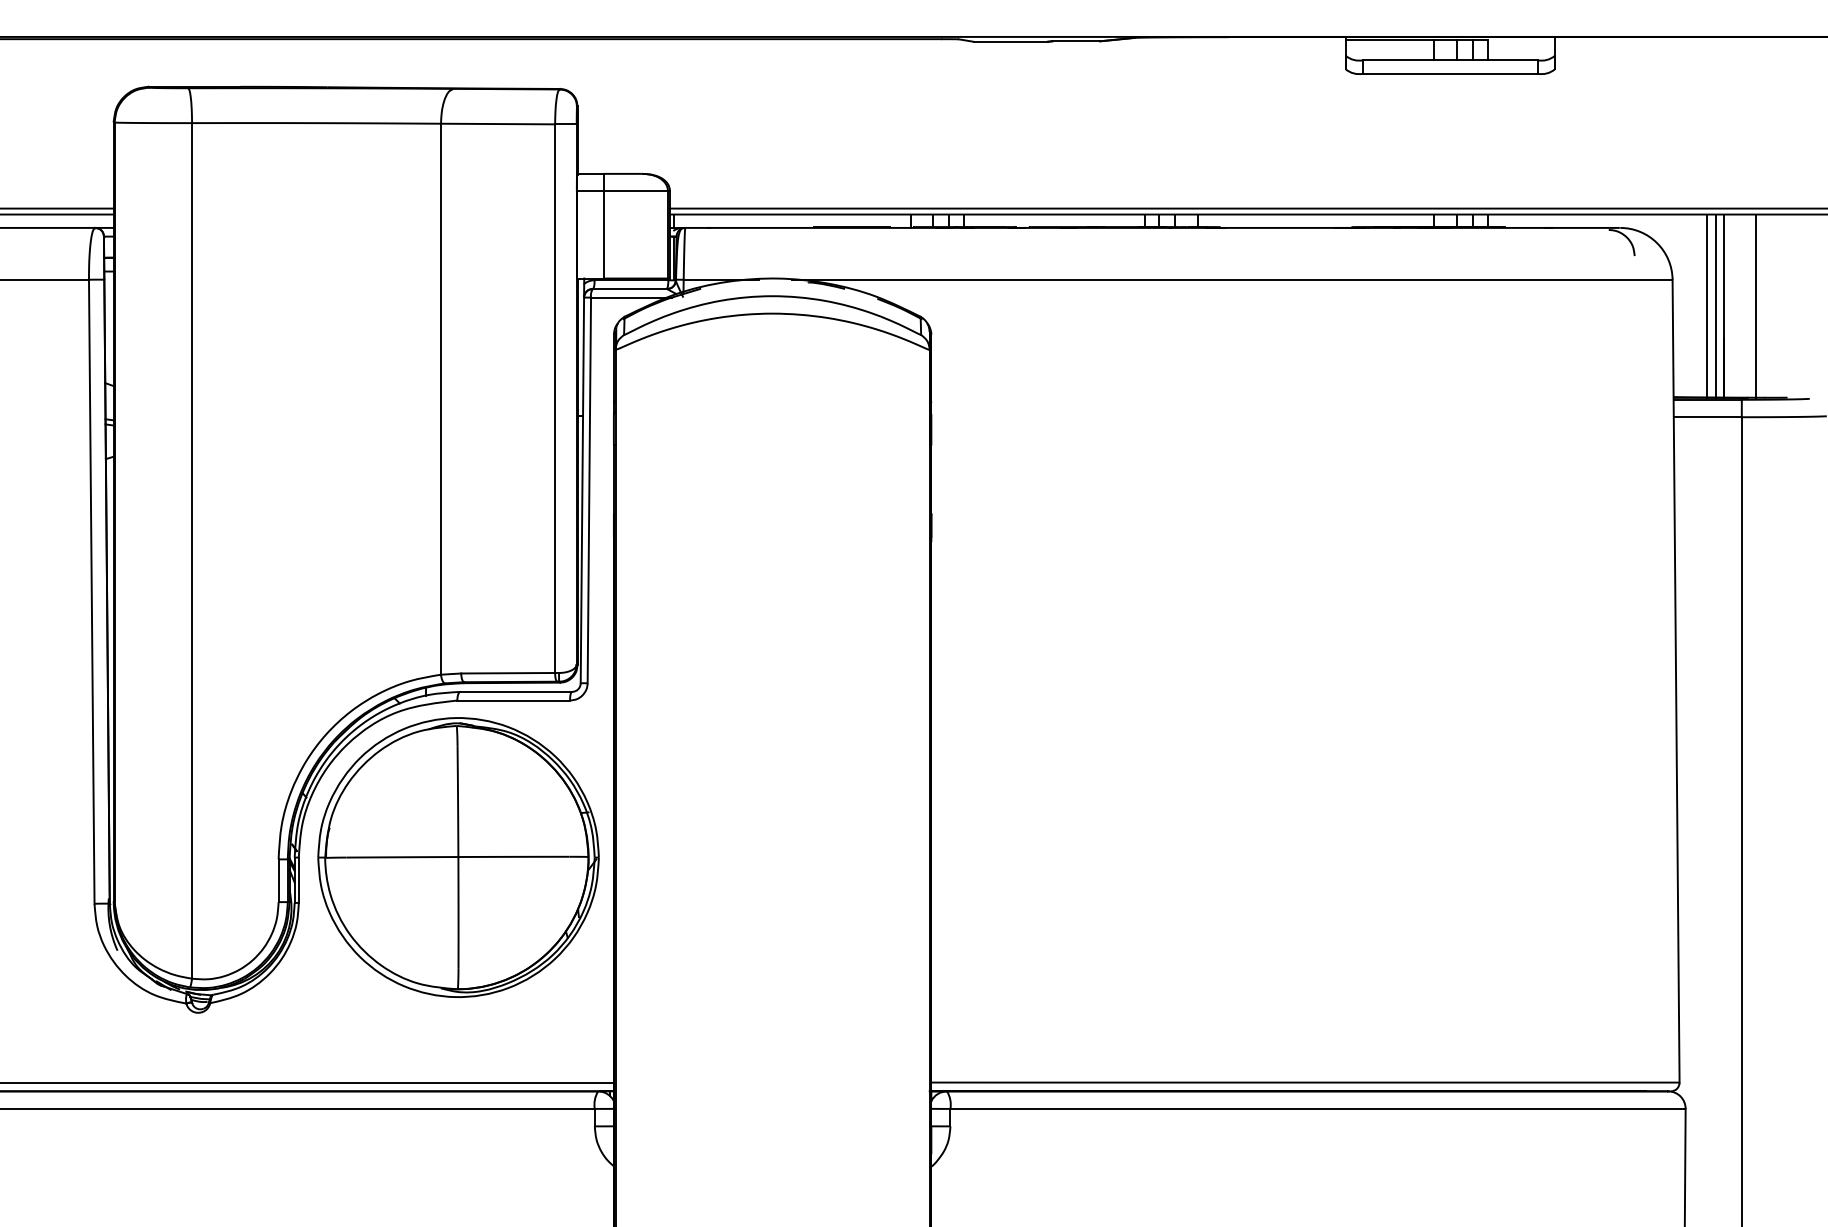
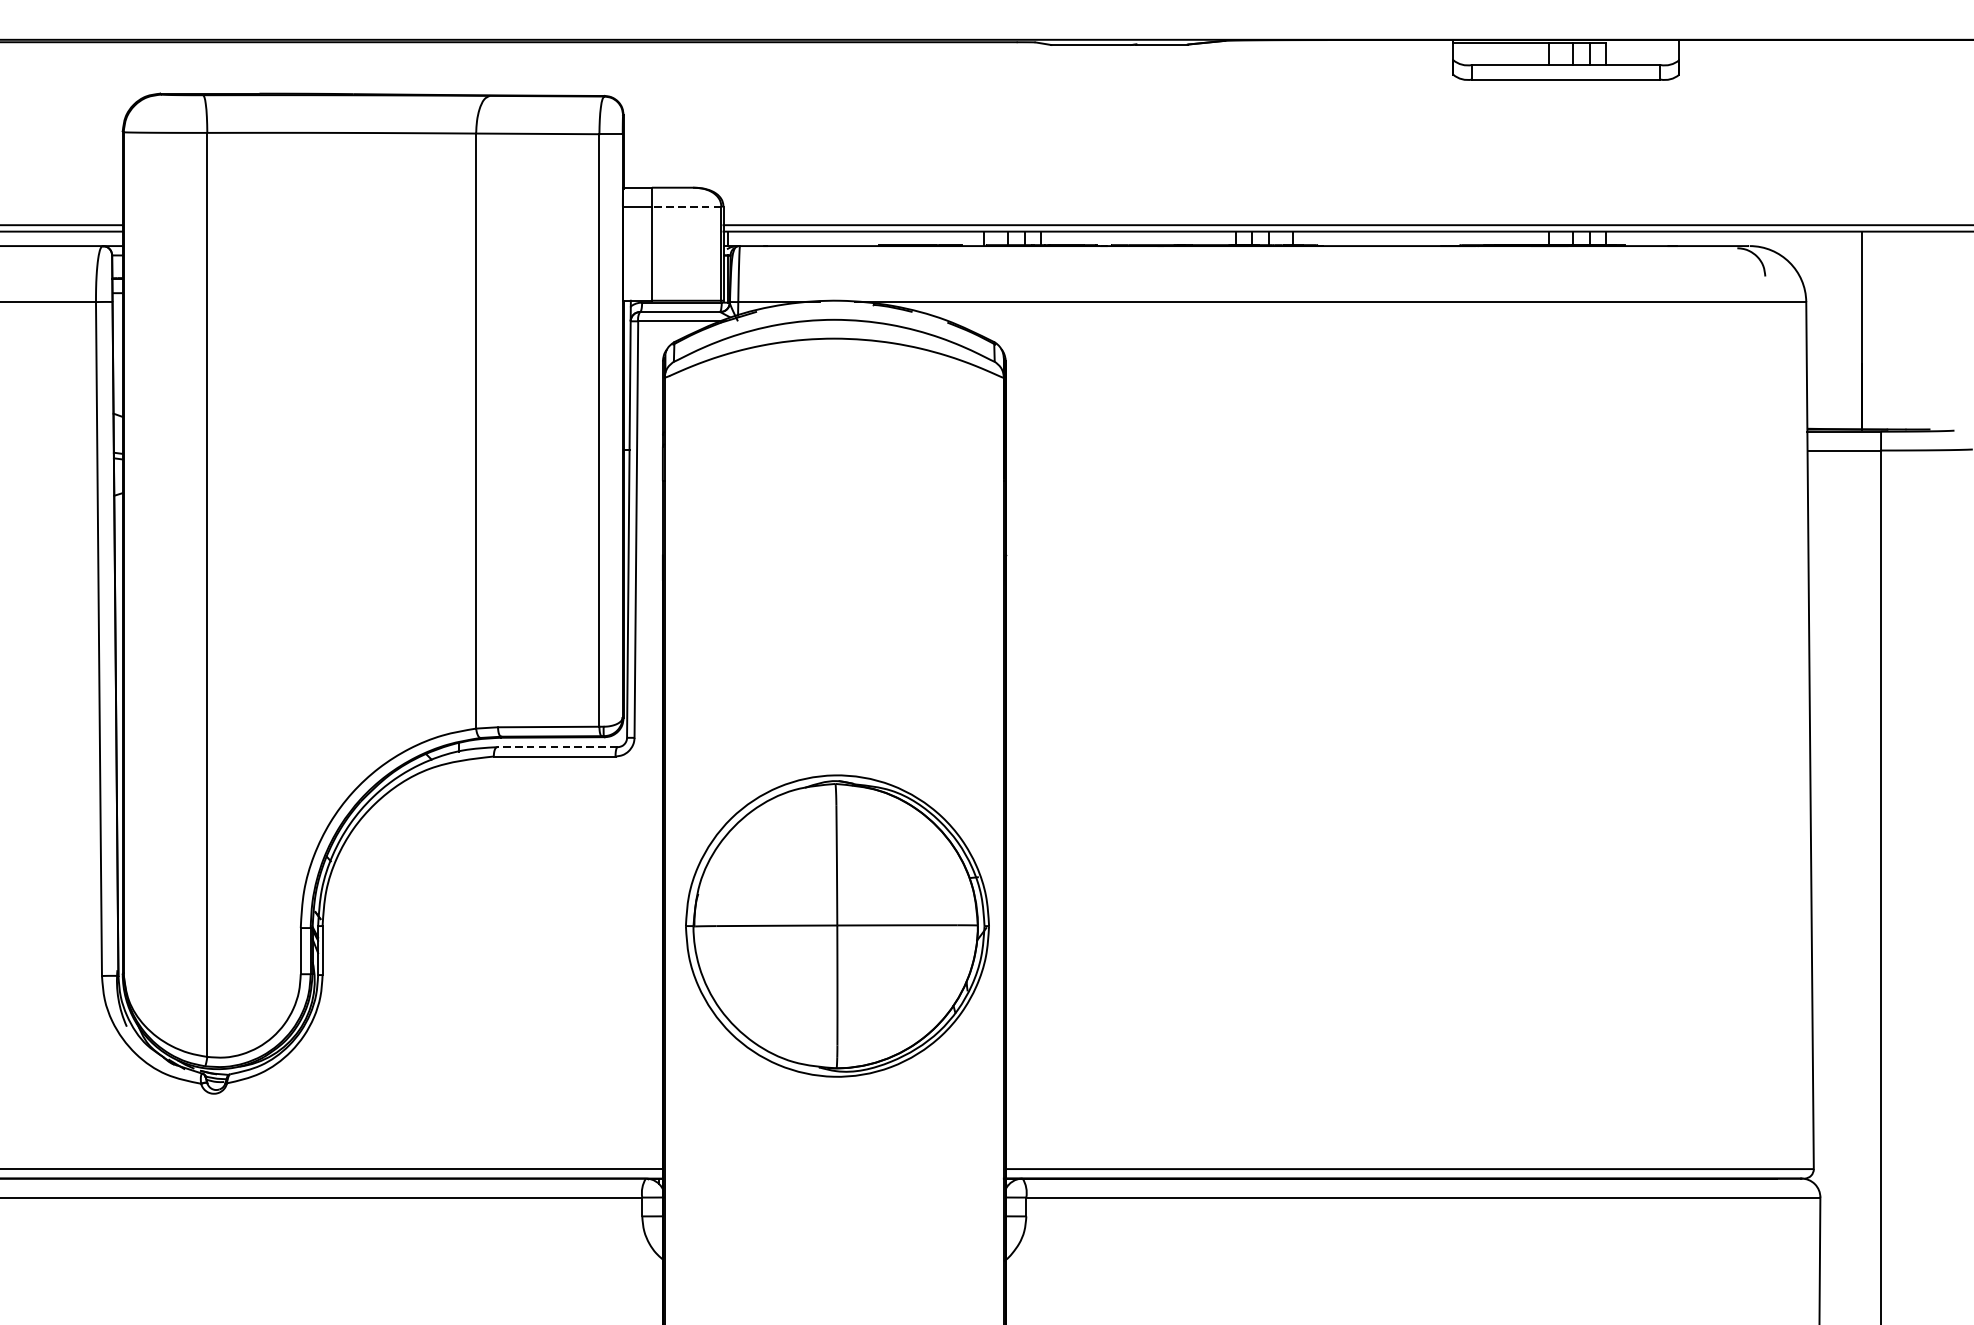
line: (635, 191) -> (686, 206), solid -> dashed
line: (1706, 305) -> (1842, 329), removed
line: (1715, 305) -> (1852, 329), removed
line: (1755, 305) -> (1895, 329), removed
line: (516, 691) -> (557, 746), solid -> dashed
part: (458, 857) -> (837, 926), moved

